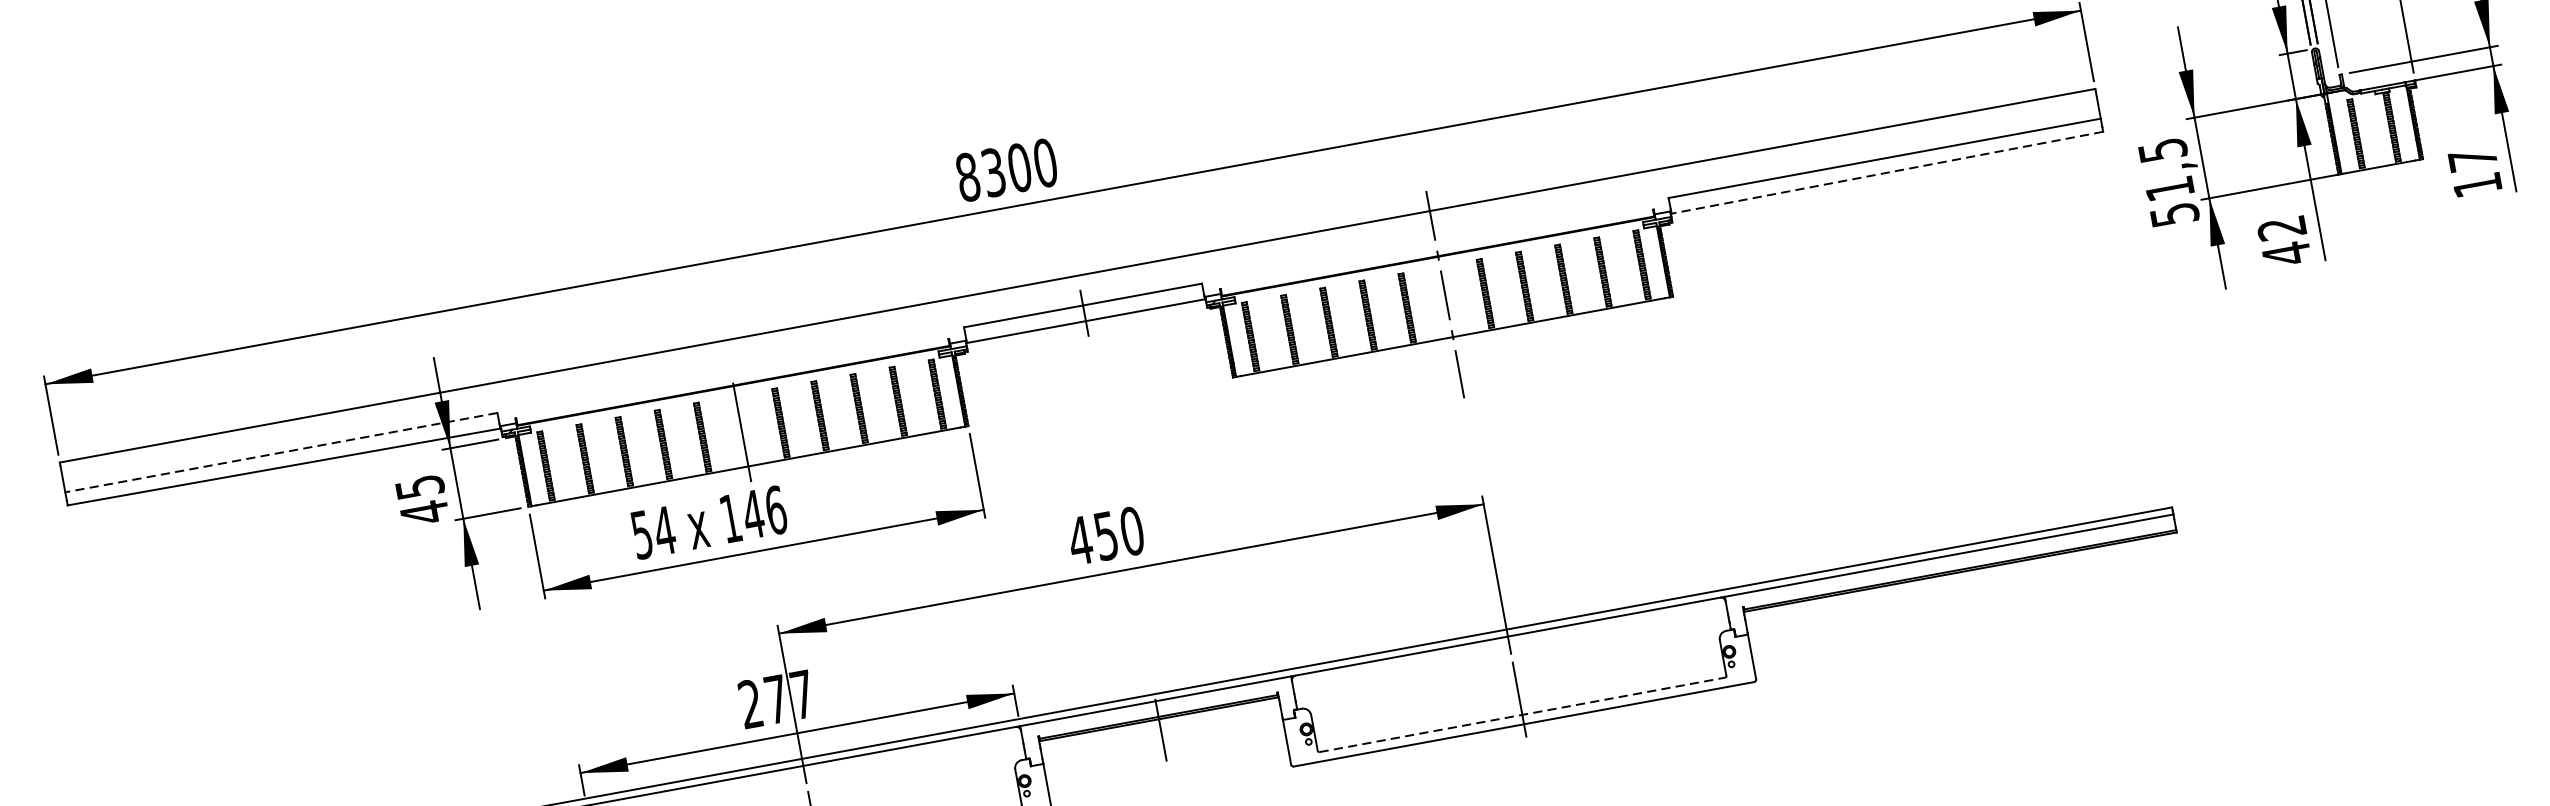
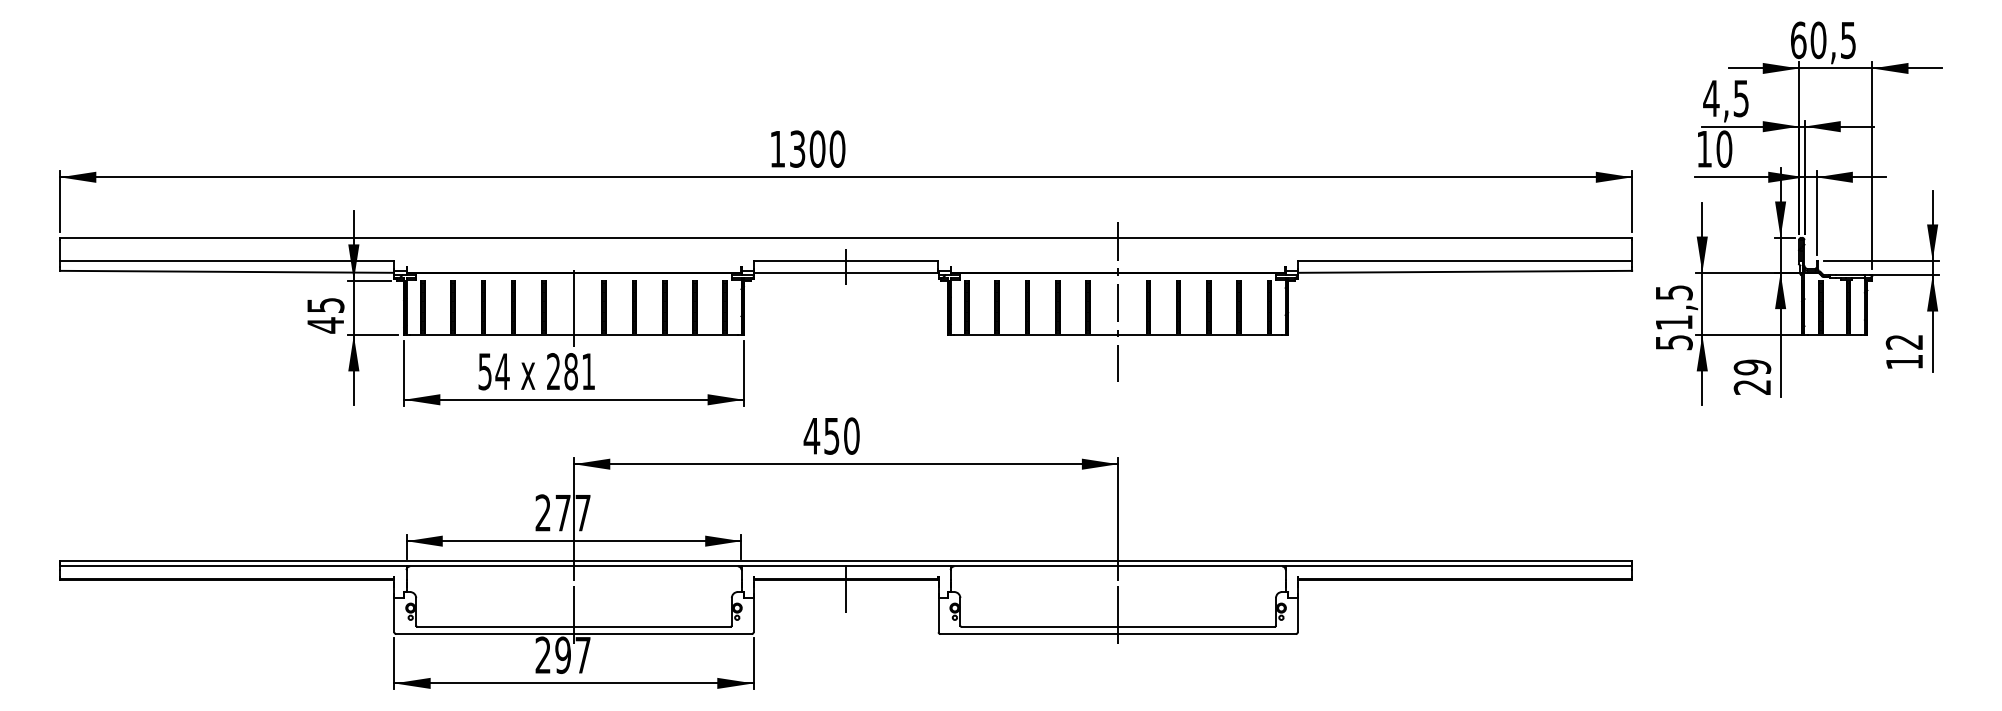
text: (2471, 158) -> (1903, 341), 17 -> 12
line: (1887, 172) -> (1465, 271), dashed -> solid
text: (967, 176) -> (777, 148), 8300 -> 1300
text: (2284, 241) -> (1752, 377), 42 -> 29
line: (280, 452) -> (226, 260), dashed -> solid
text: (753, 514) -> (571, 371), 146 -> 281
line: (1522, 714) -> (1118, 626), dashed -> solid

